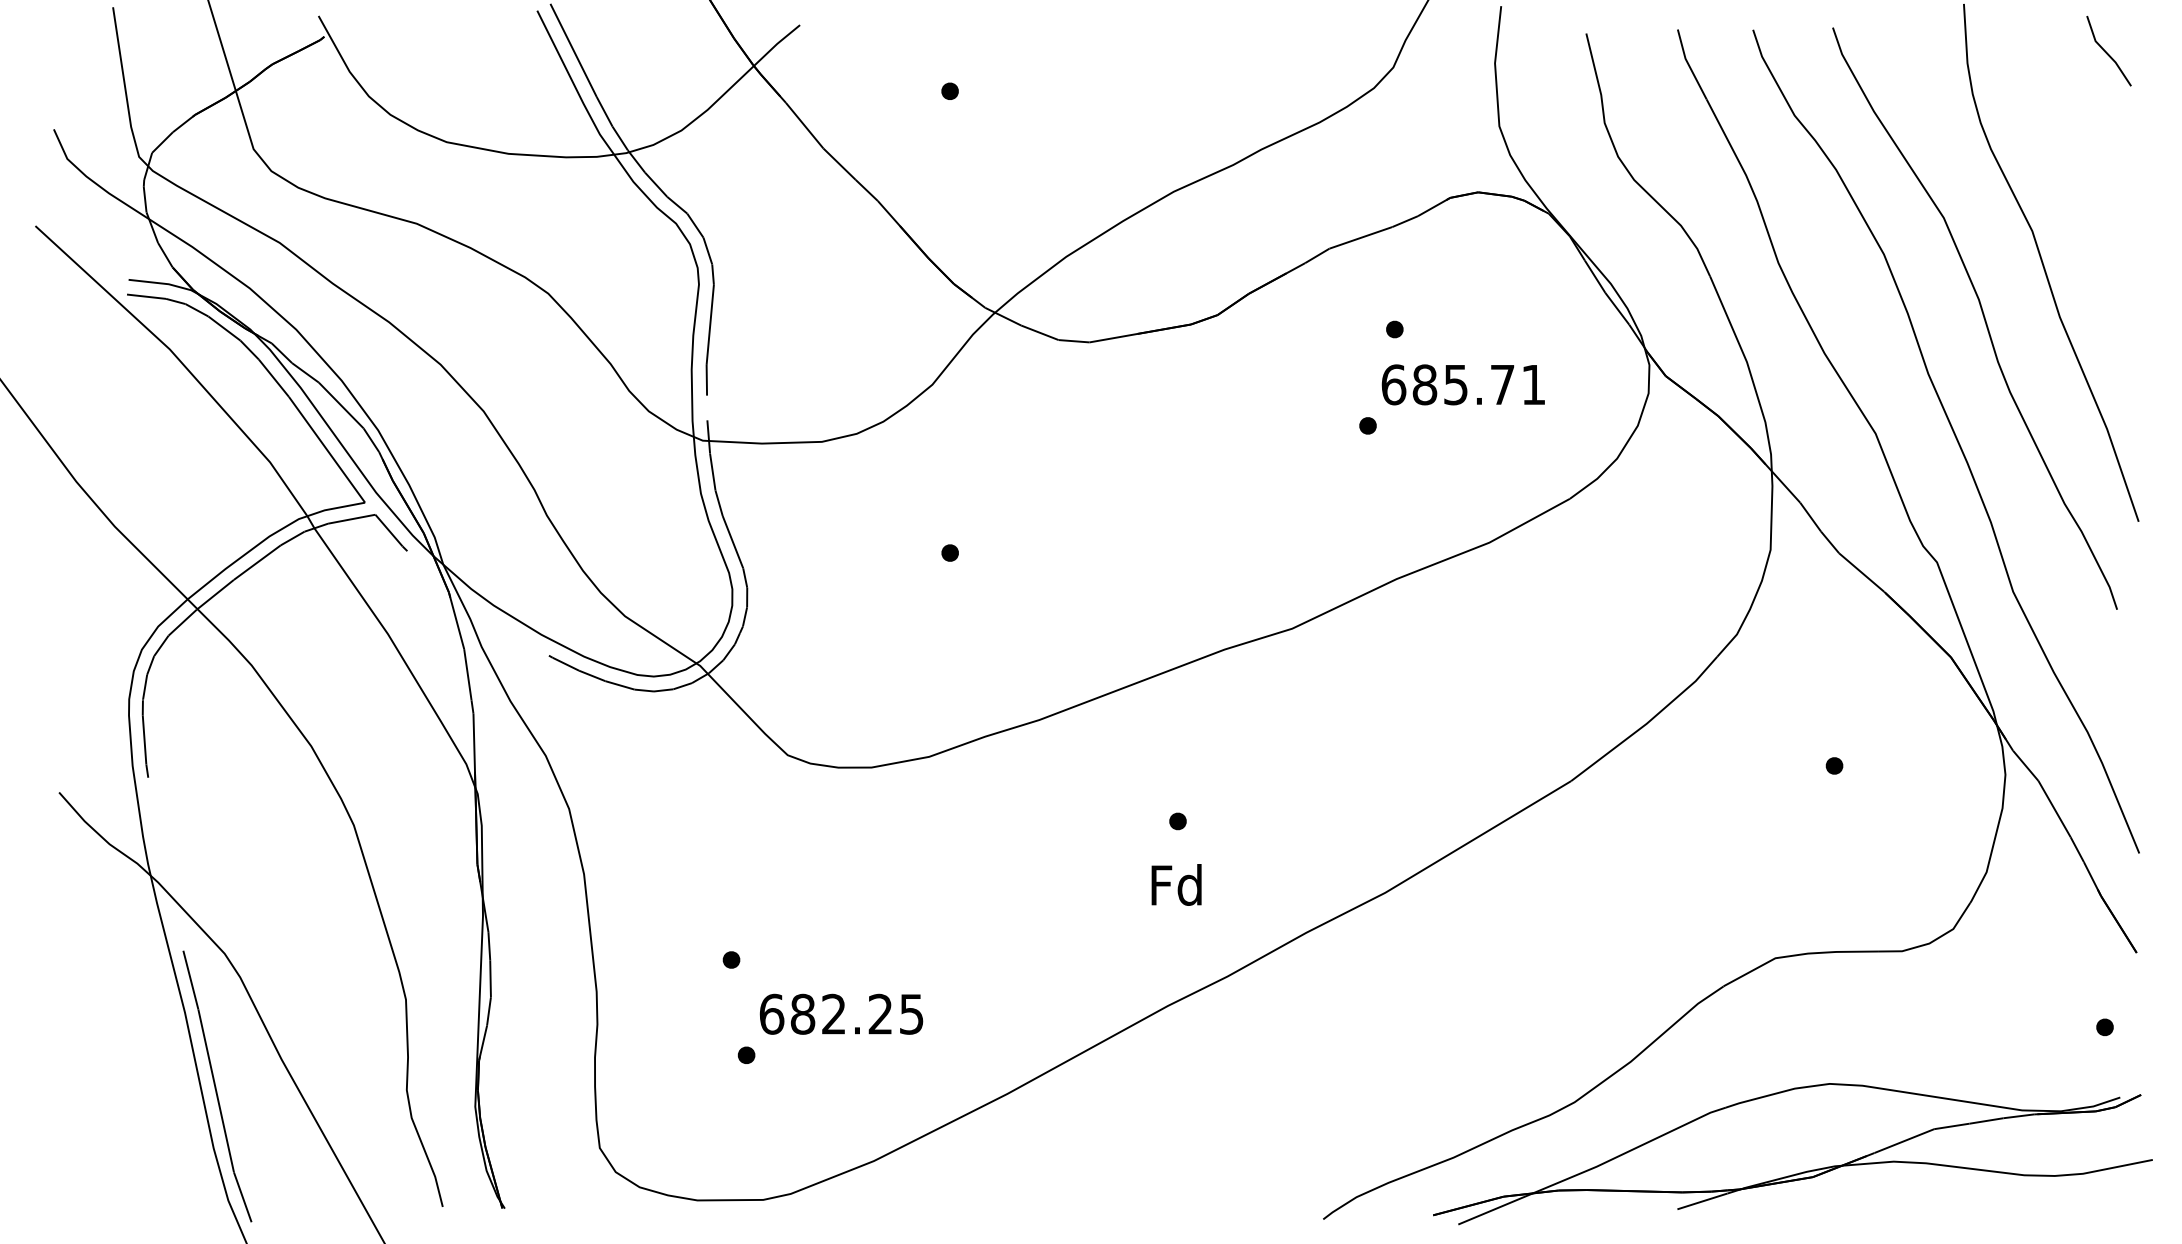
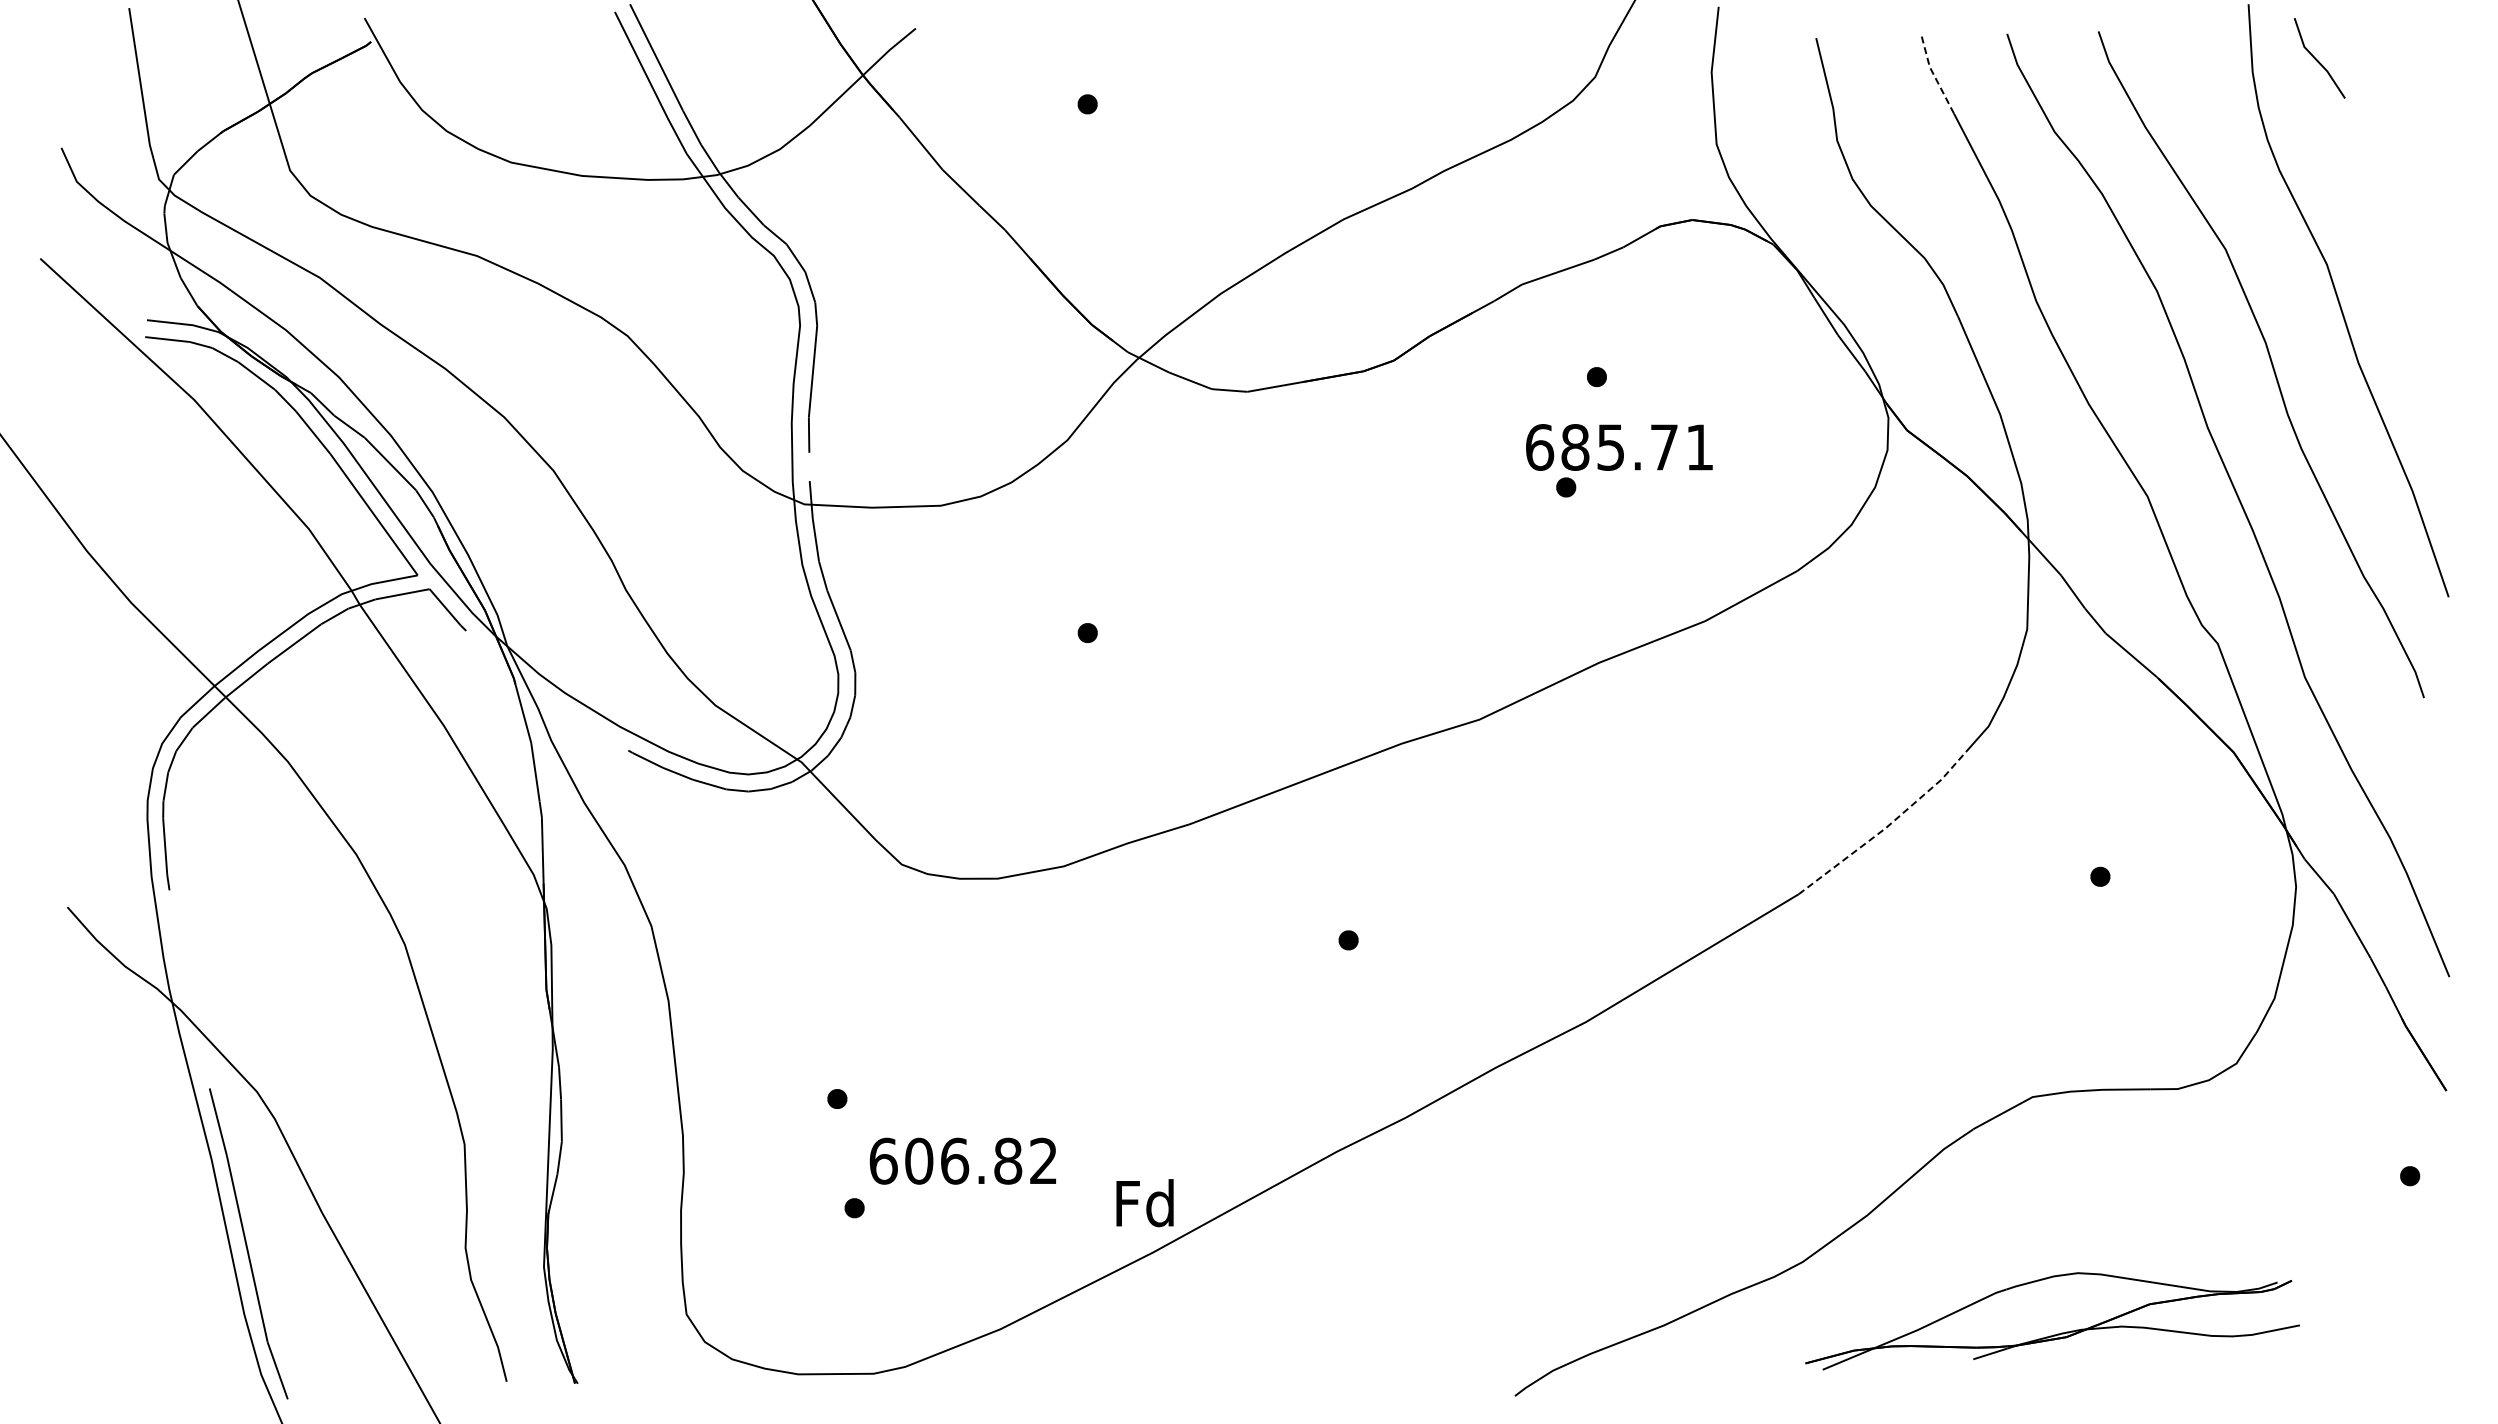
line: (2107, 52) -> (2317, 59), moved
line: (1688, 65) -> (1933, 74), solid -> dashed
text: (1463, 384) -> (1619, 447), moved
line: (1647, 722) -> (1886, 827), solid -> dashed
text: (1176, 885) -> (1144, 1203), moved
text: (856, 1013) -> (980, 1160), 682.25 -> 606.82
part: (1792, 1154) -> (2052, 1321), size x0.6

